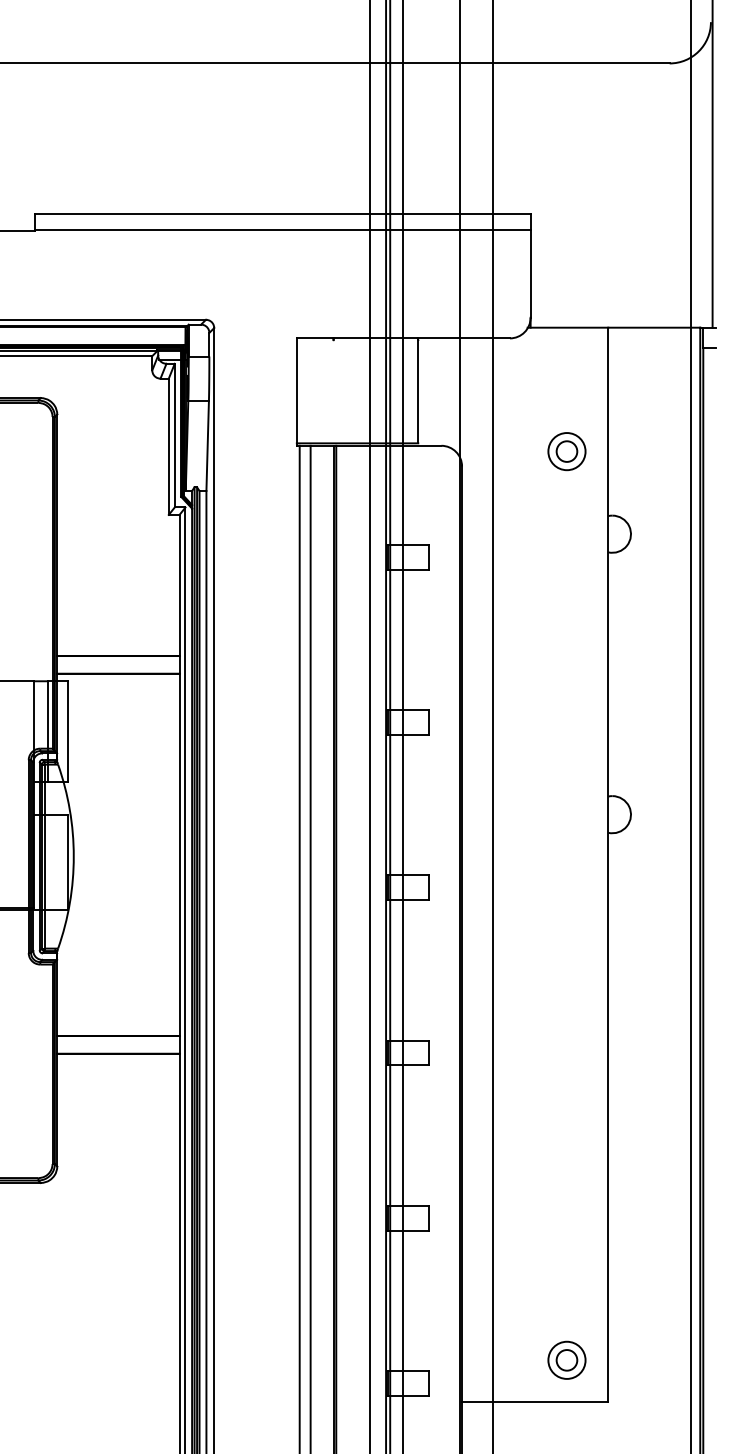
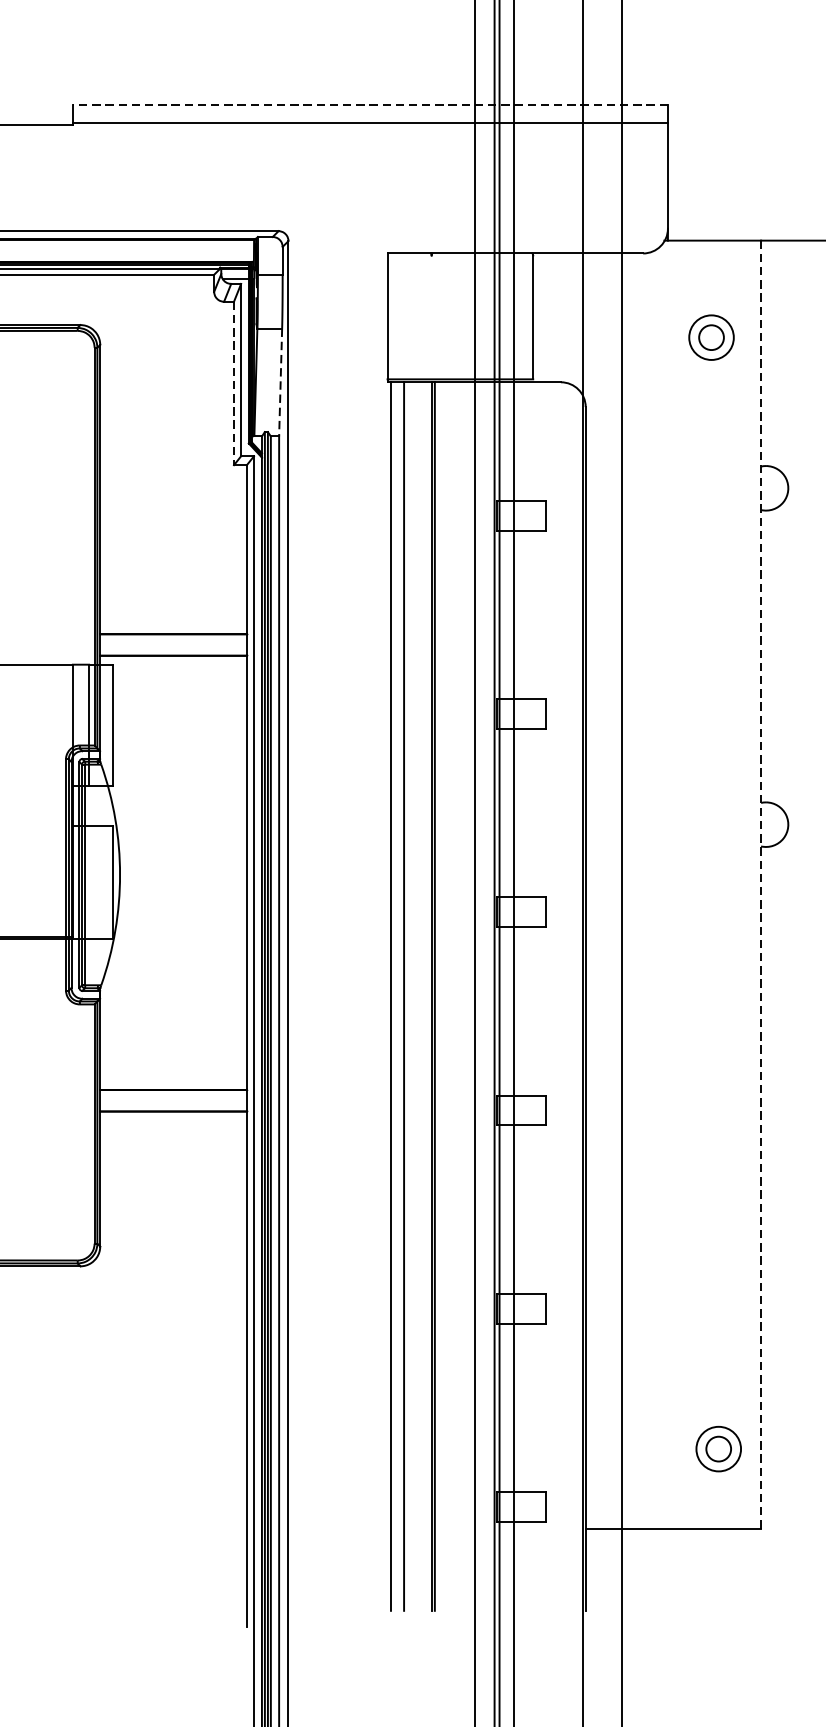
line: (282, 214) -> (370, 104), solid -> dashed
line: (207, 445) -> (280, 381), solid -> dashed
line: (168, 447) -> (233, 384), solid -> dashed
part: (566, 451) -> (710, 337), moved
line: (608, 864) -> (761, 884), solid -> dashed
part: (566, 1359) -> (718, 1448), moved

